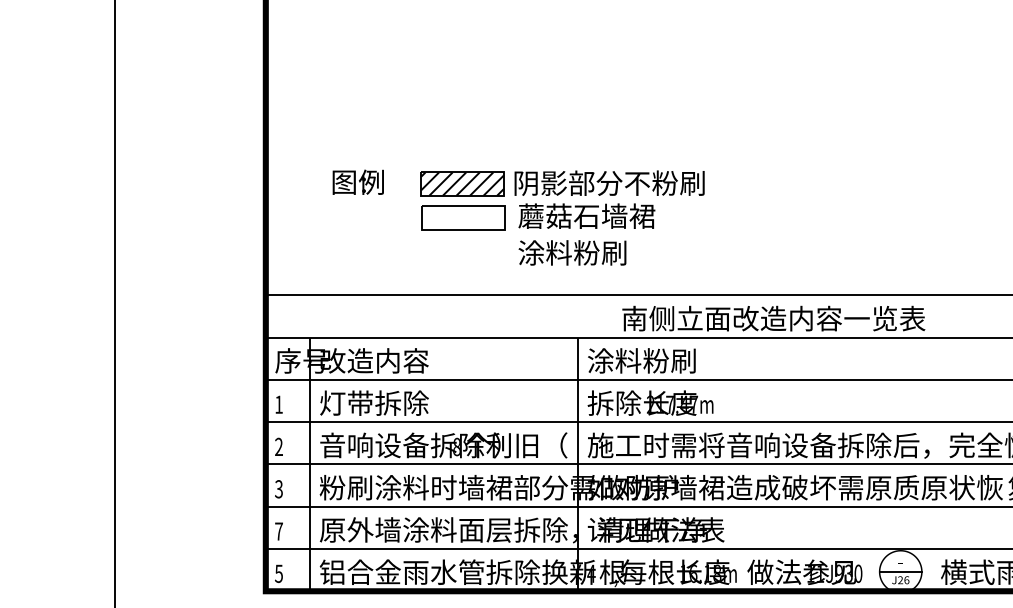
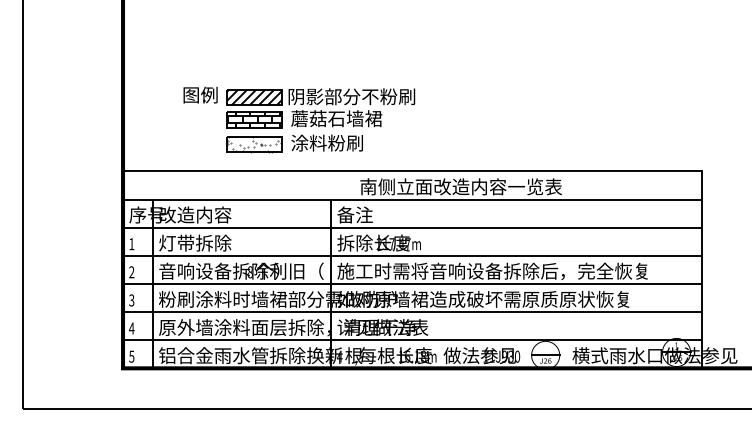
text: (358, 181) -> (200, 94), moved
hatch: (463, 217) -> (254, 119), added
part: (463, 254) -> (254, 144), added
text: (642, 360) -> (373, 214), 涂料粉刷 -> 备注
text: (278, 531) -> (131, 328), 7 -> 4

